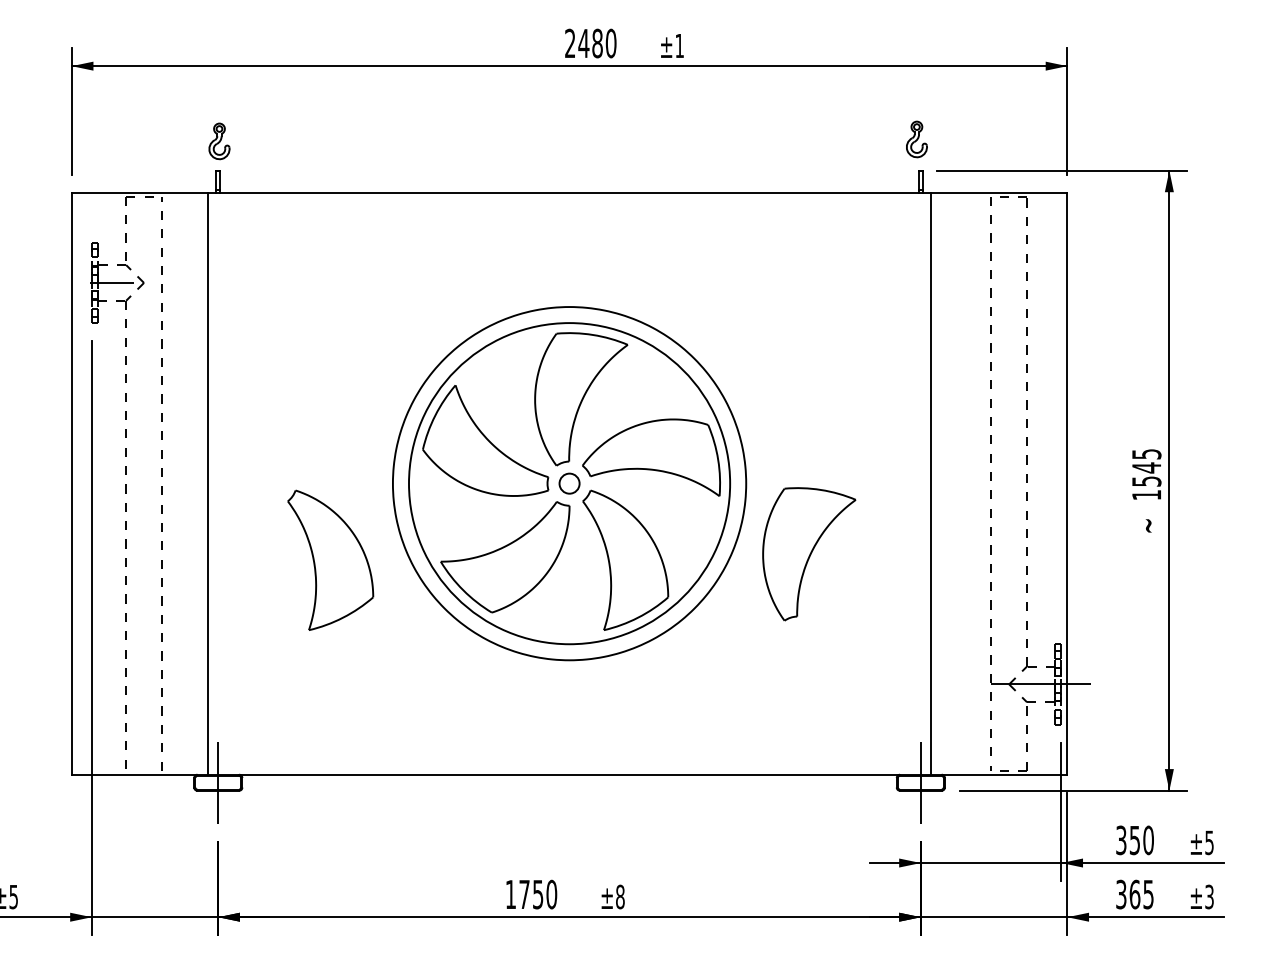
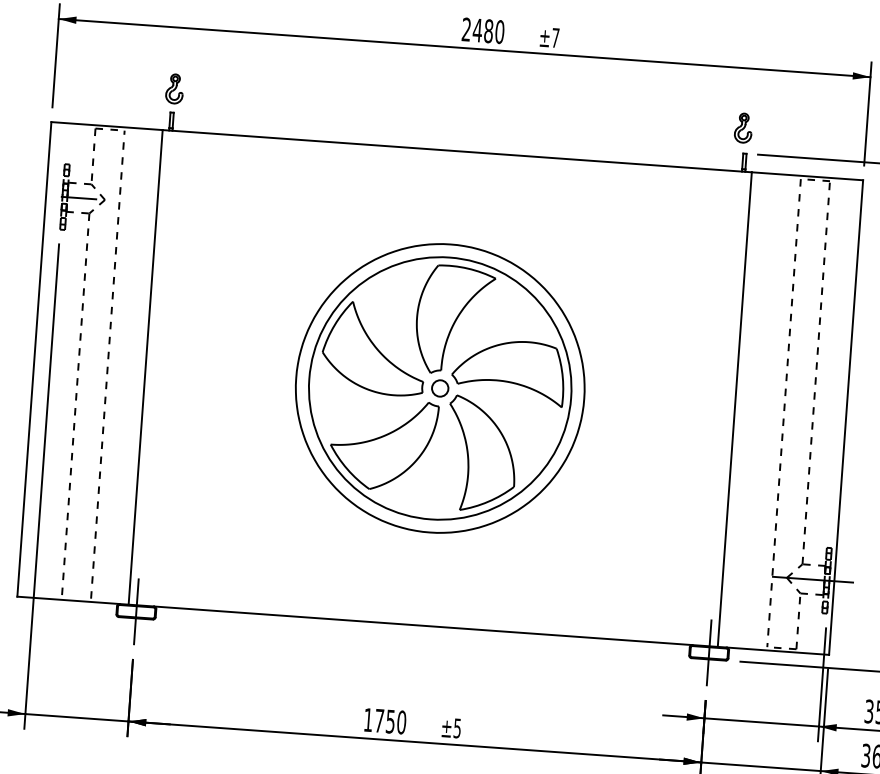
text: (679, 45) -> (555, 37), ±1 -> ±7
part: (809, 554) -> (631, 460), removed
part: (330, 559) -> (240, 436), removed
text: (620, 896) -> (457, 728), ±8 -> ±5

